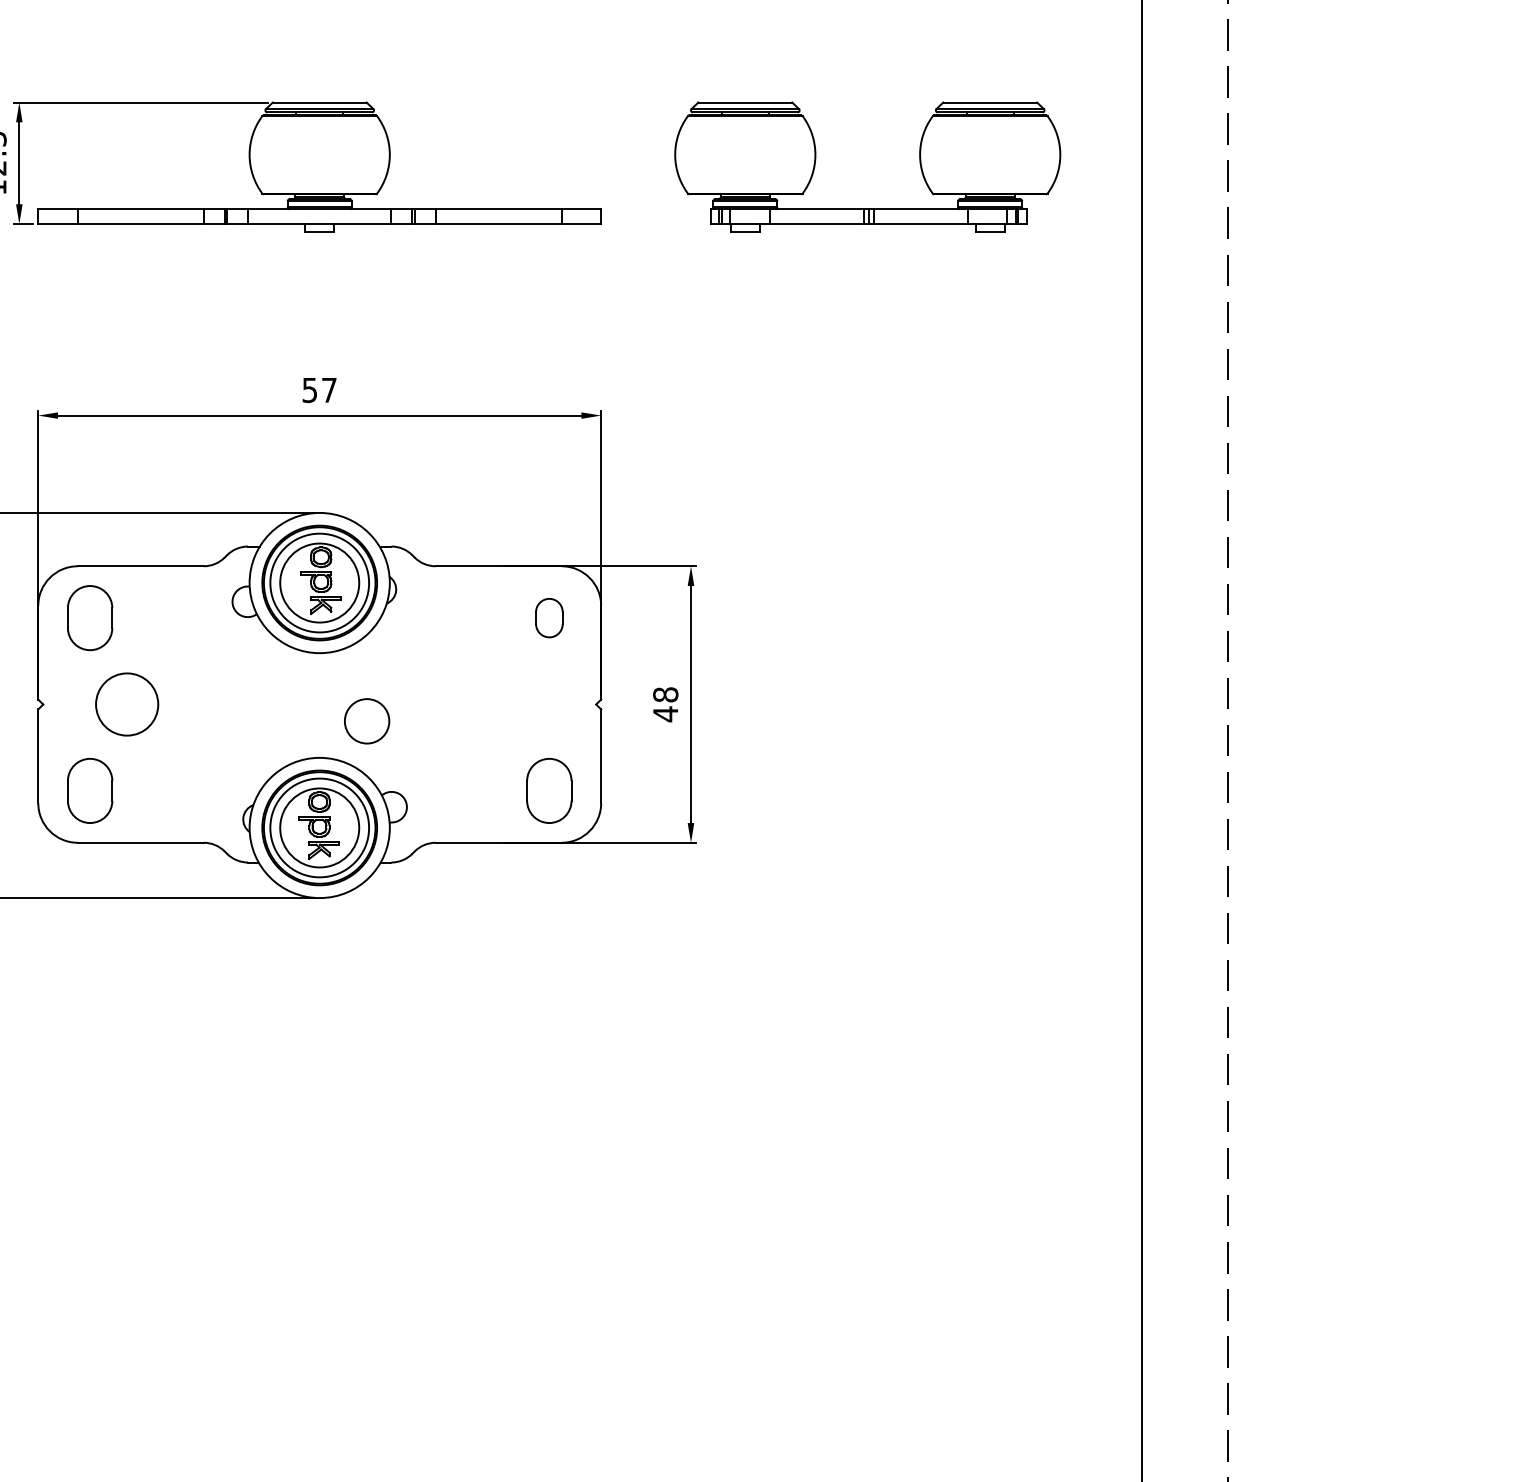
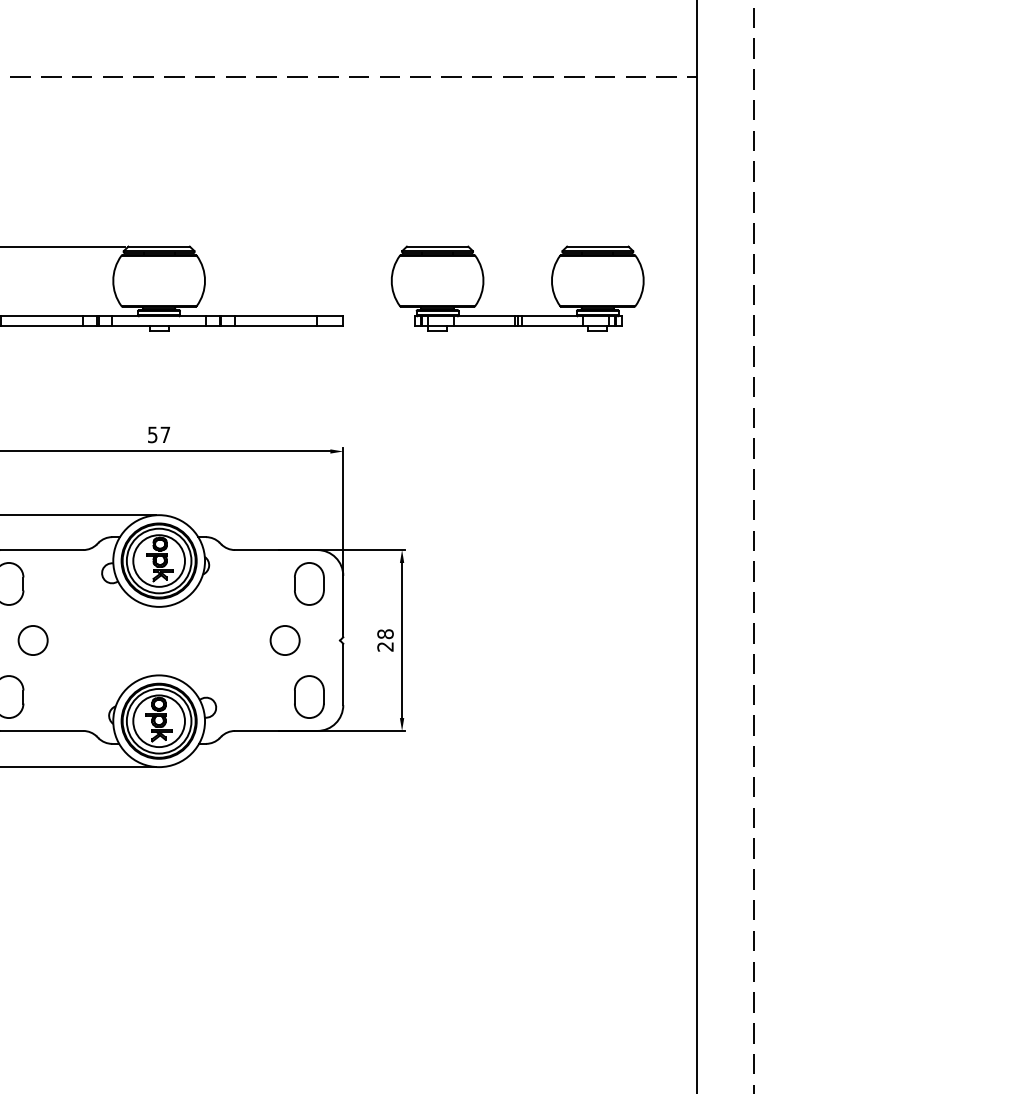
part: (549, 617) -> (309, 583), size x1.67
circle: (126, 704) -> (32, 640), size x0.71
text: (665, 713) -> (385, 646), 48 -> 28
circle: (366, 721) -> (284, 640), moved

